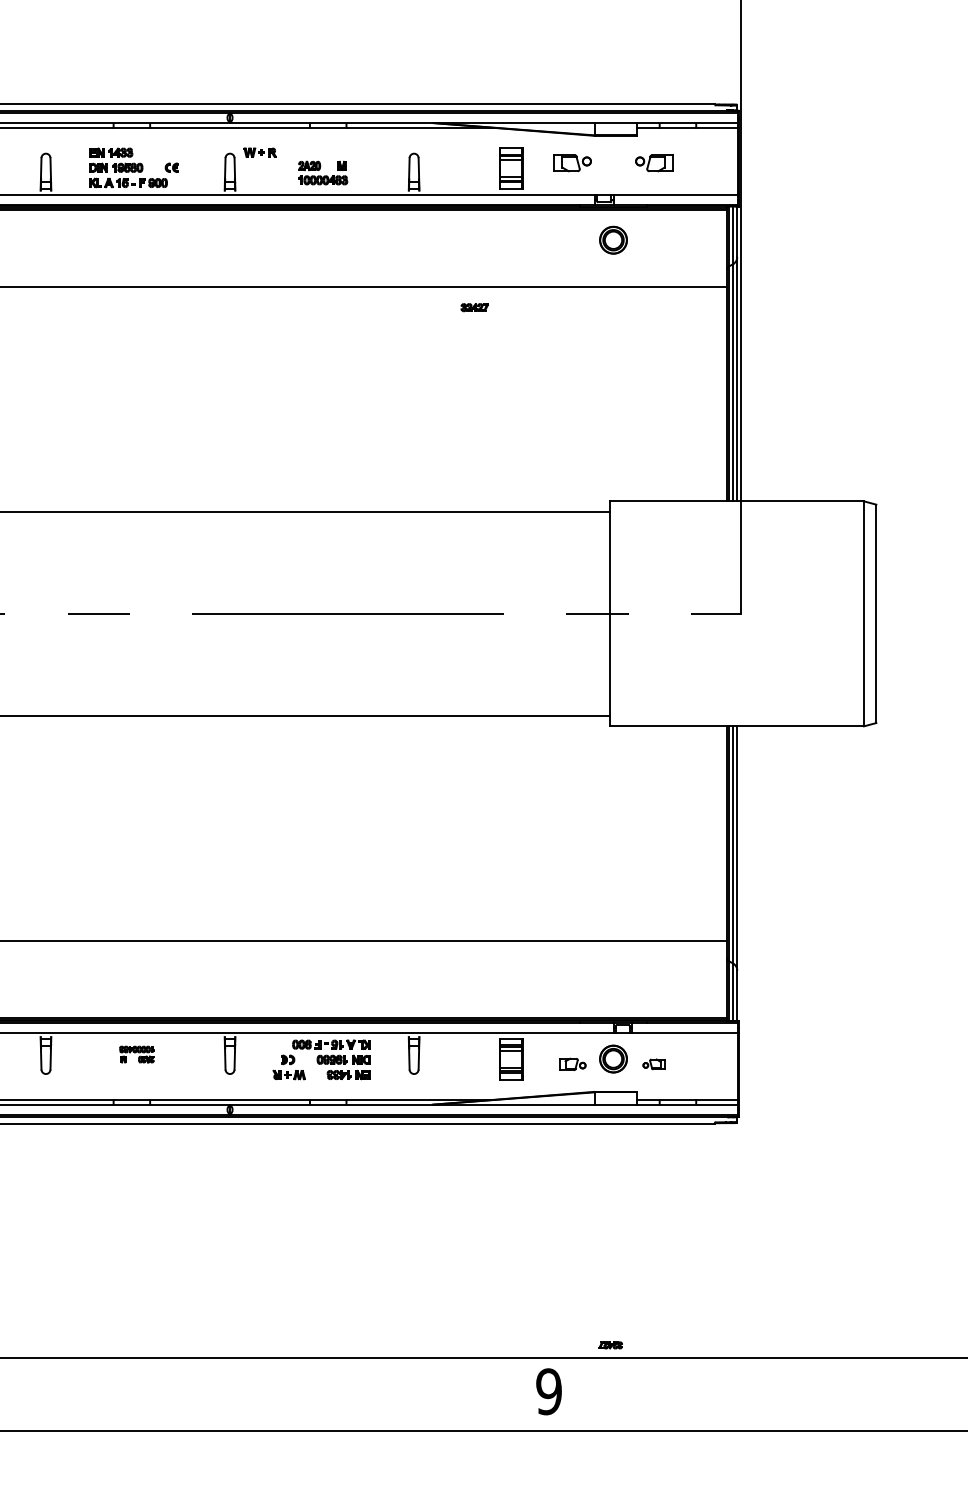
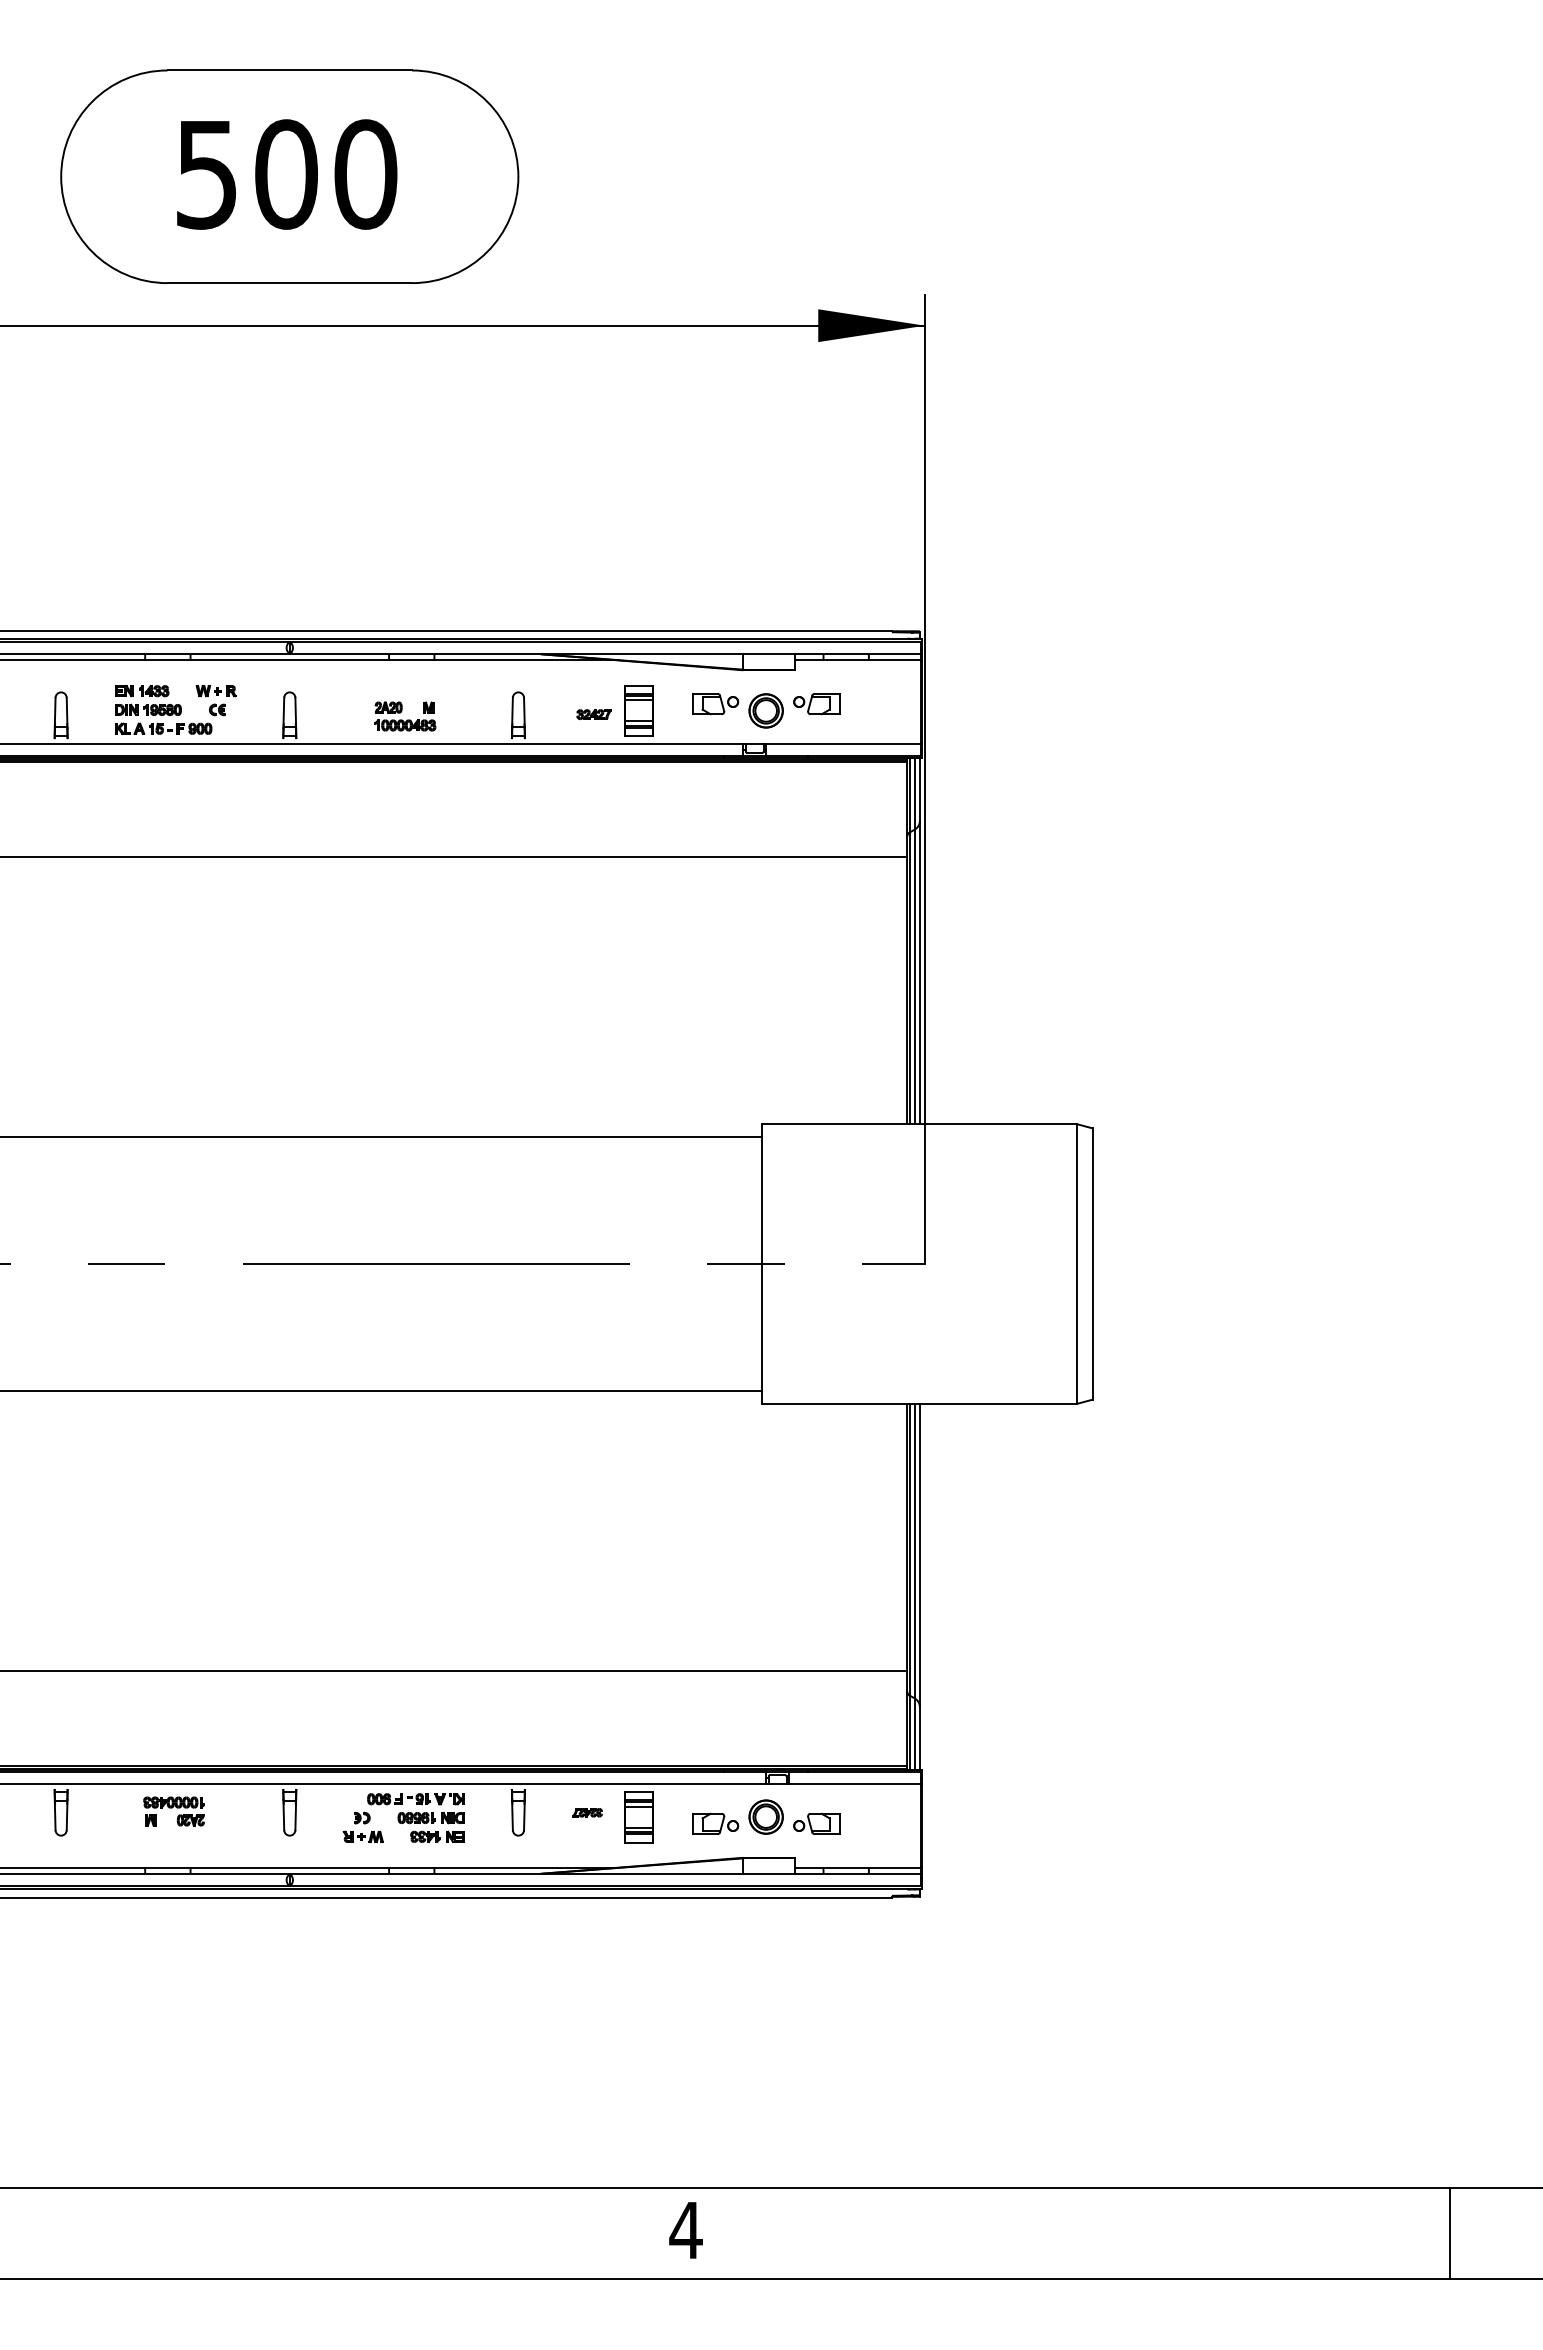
part: (259, 152) -> (215, 691), moved
part: (612, 239) -> (765, 710), moved
part: (474, 307) -> (593, 714), moved
part: (136, 1054) -> (173, 1811), size x1.43
part: (572, 1064) -> (715, 1823), size x1.43
part: (654, 1064) -> (816, 1823), size x1.67
part: (610, 1345) -> (587, 1812), moved
text: (548, 1391) -> (685, 2230), 9 -> 4

